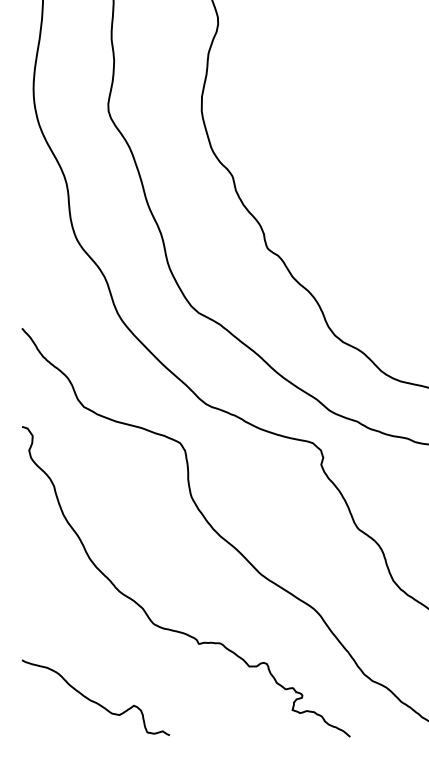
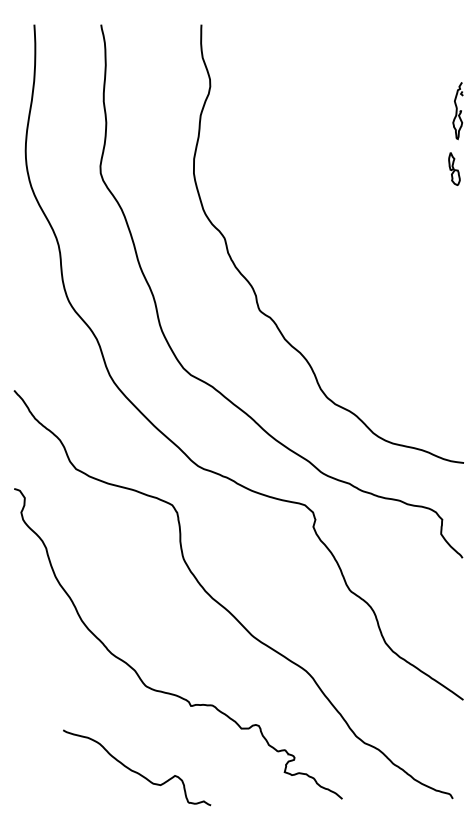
curve: (95, 701) -> (136, 771), moved

